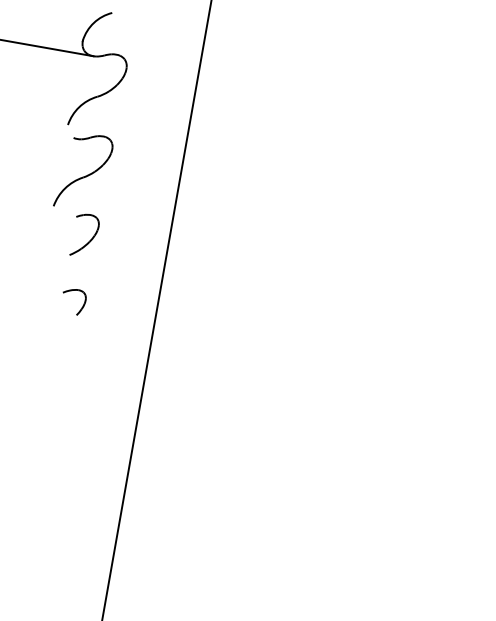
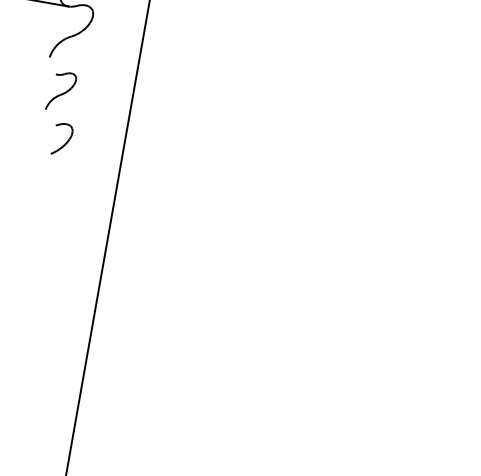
part: (82, 169) -> (60, 90), size x0.7
part: (82, 304) -> (60, 190), removed

